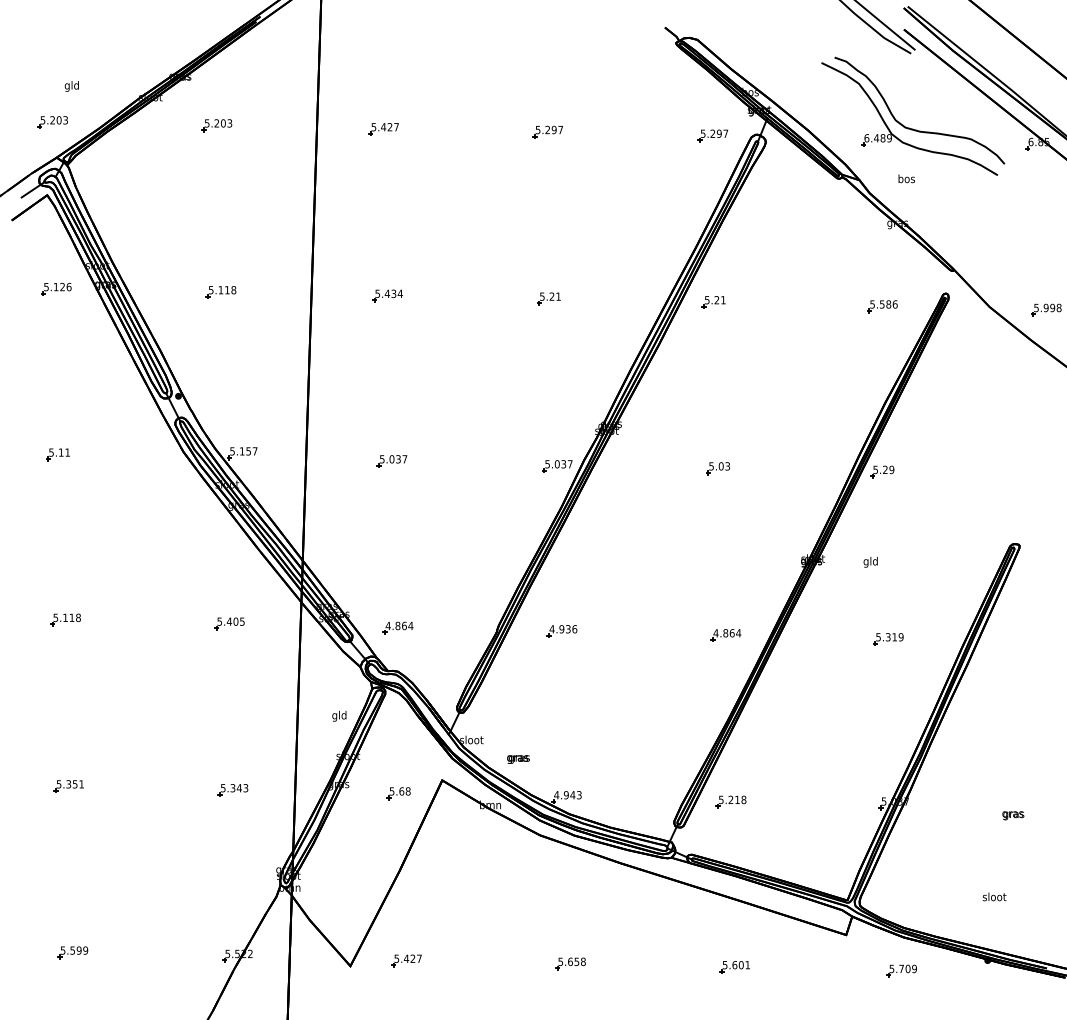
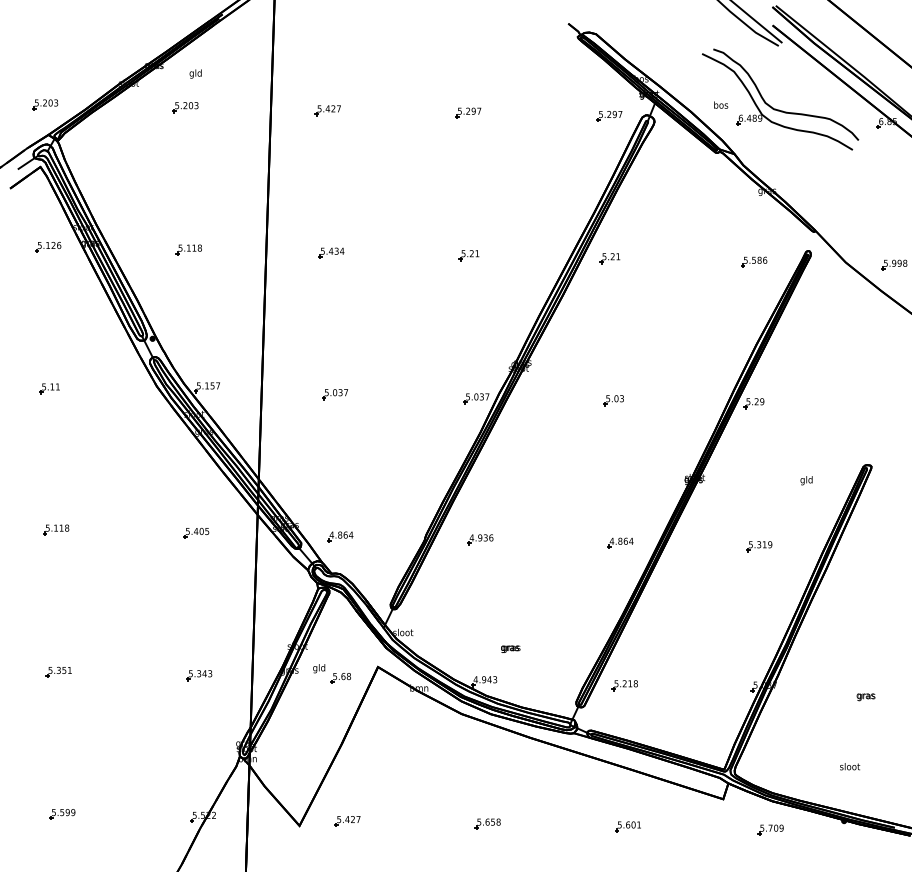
text: (71, 86) -> (195, 74), moved
text: (906, 178) -> (720, 104), moved
text: (870, 562) -> (806, 480), moved
text: (339, 715) -> (319, 668), moved
text: (518, 759) -> (510, 649), moved

